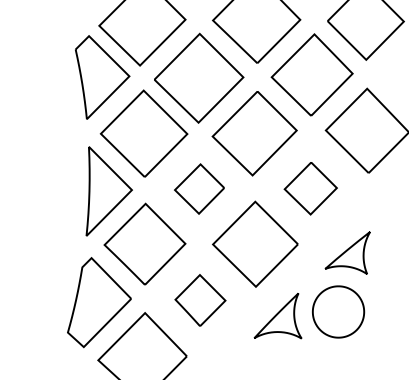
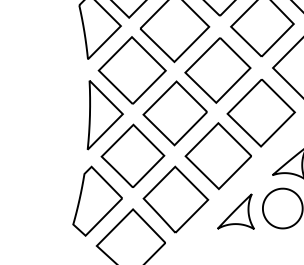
part: (199, 188) -> (175, 112), size x1.67
part: (310, 188) -> (261, 112), size x1.67
part: (200, 300) -> (175, 199), size x1.67

